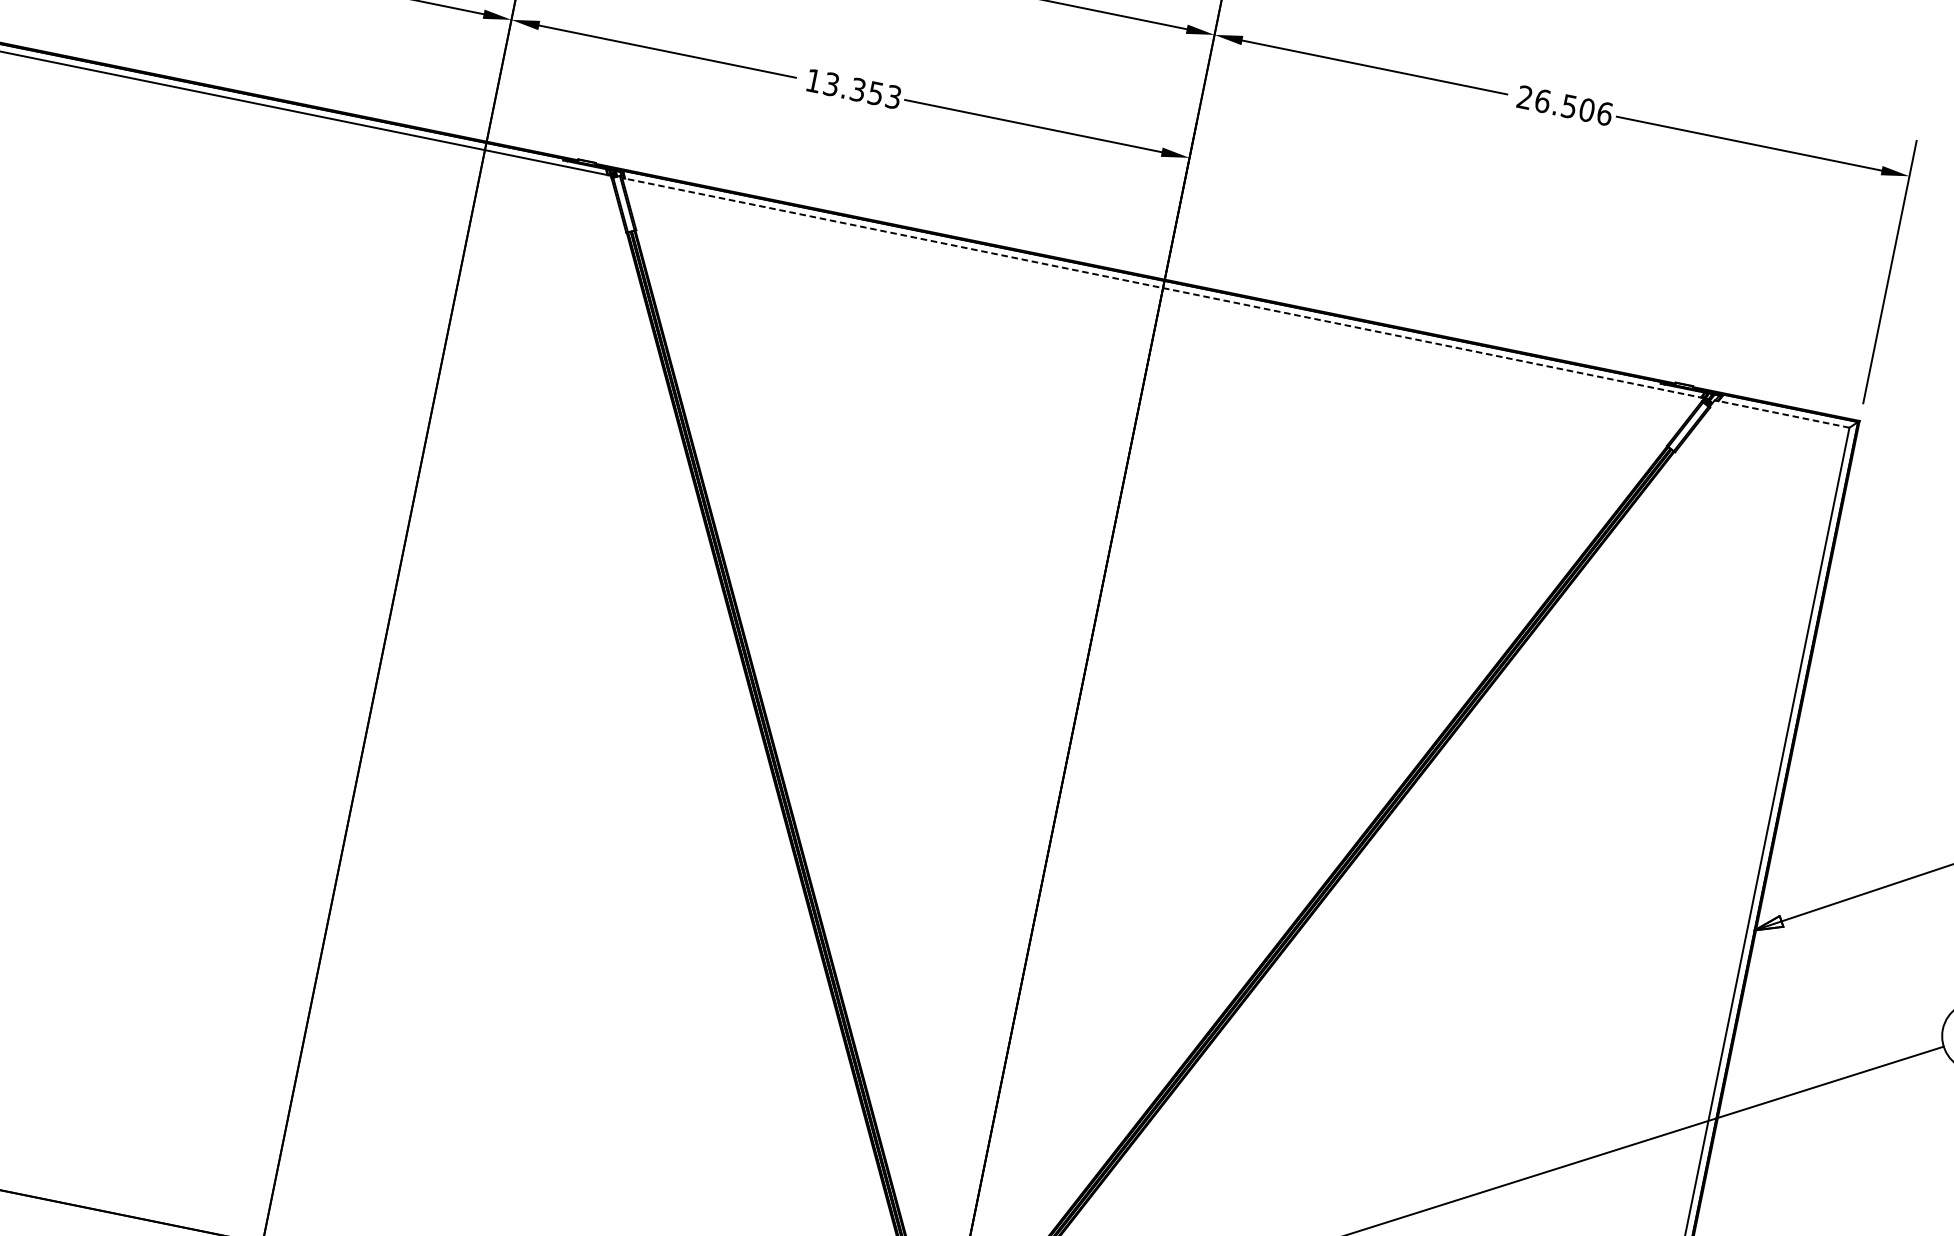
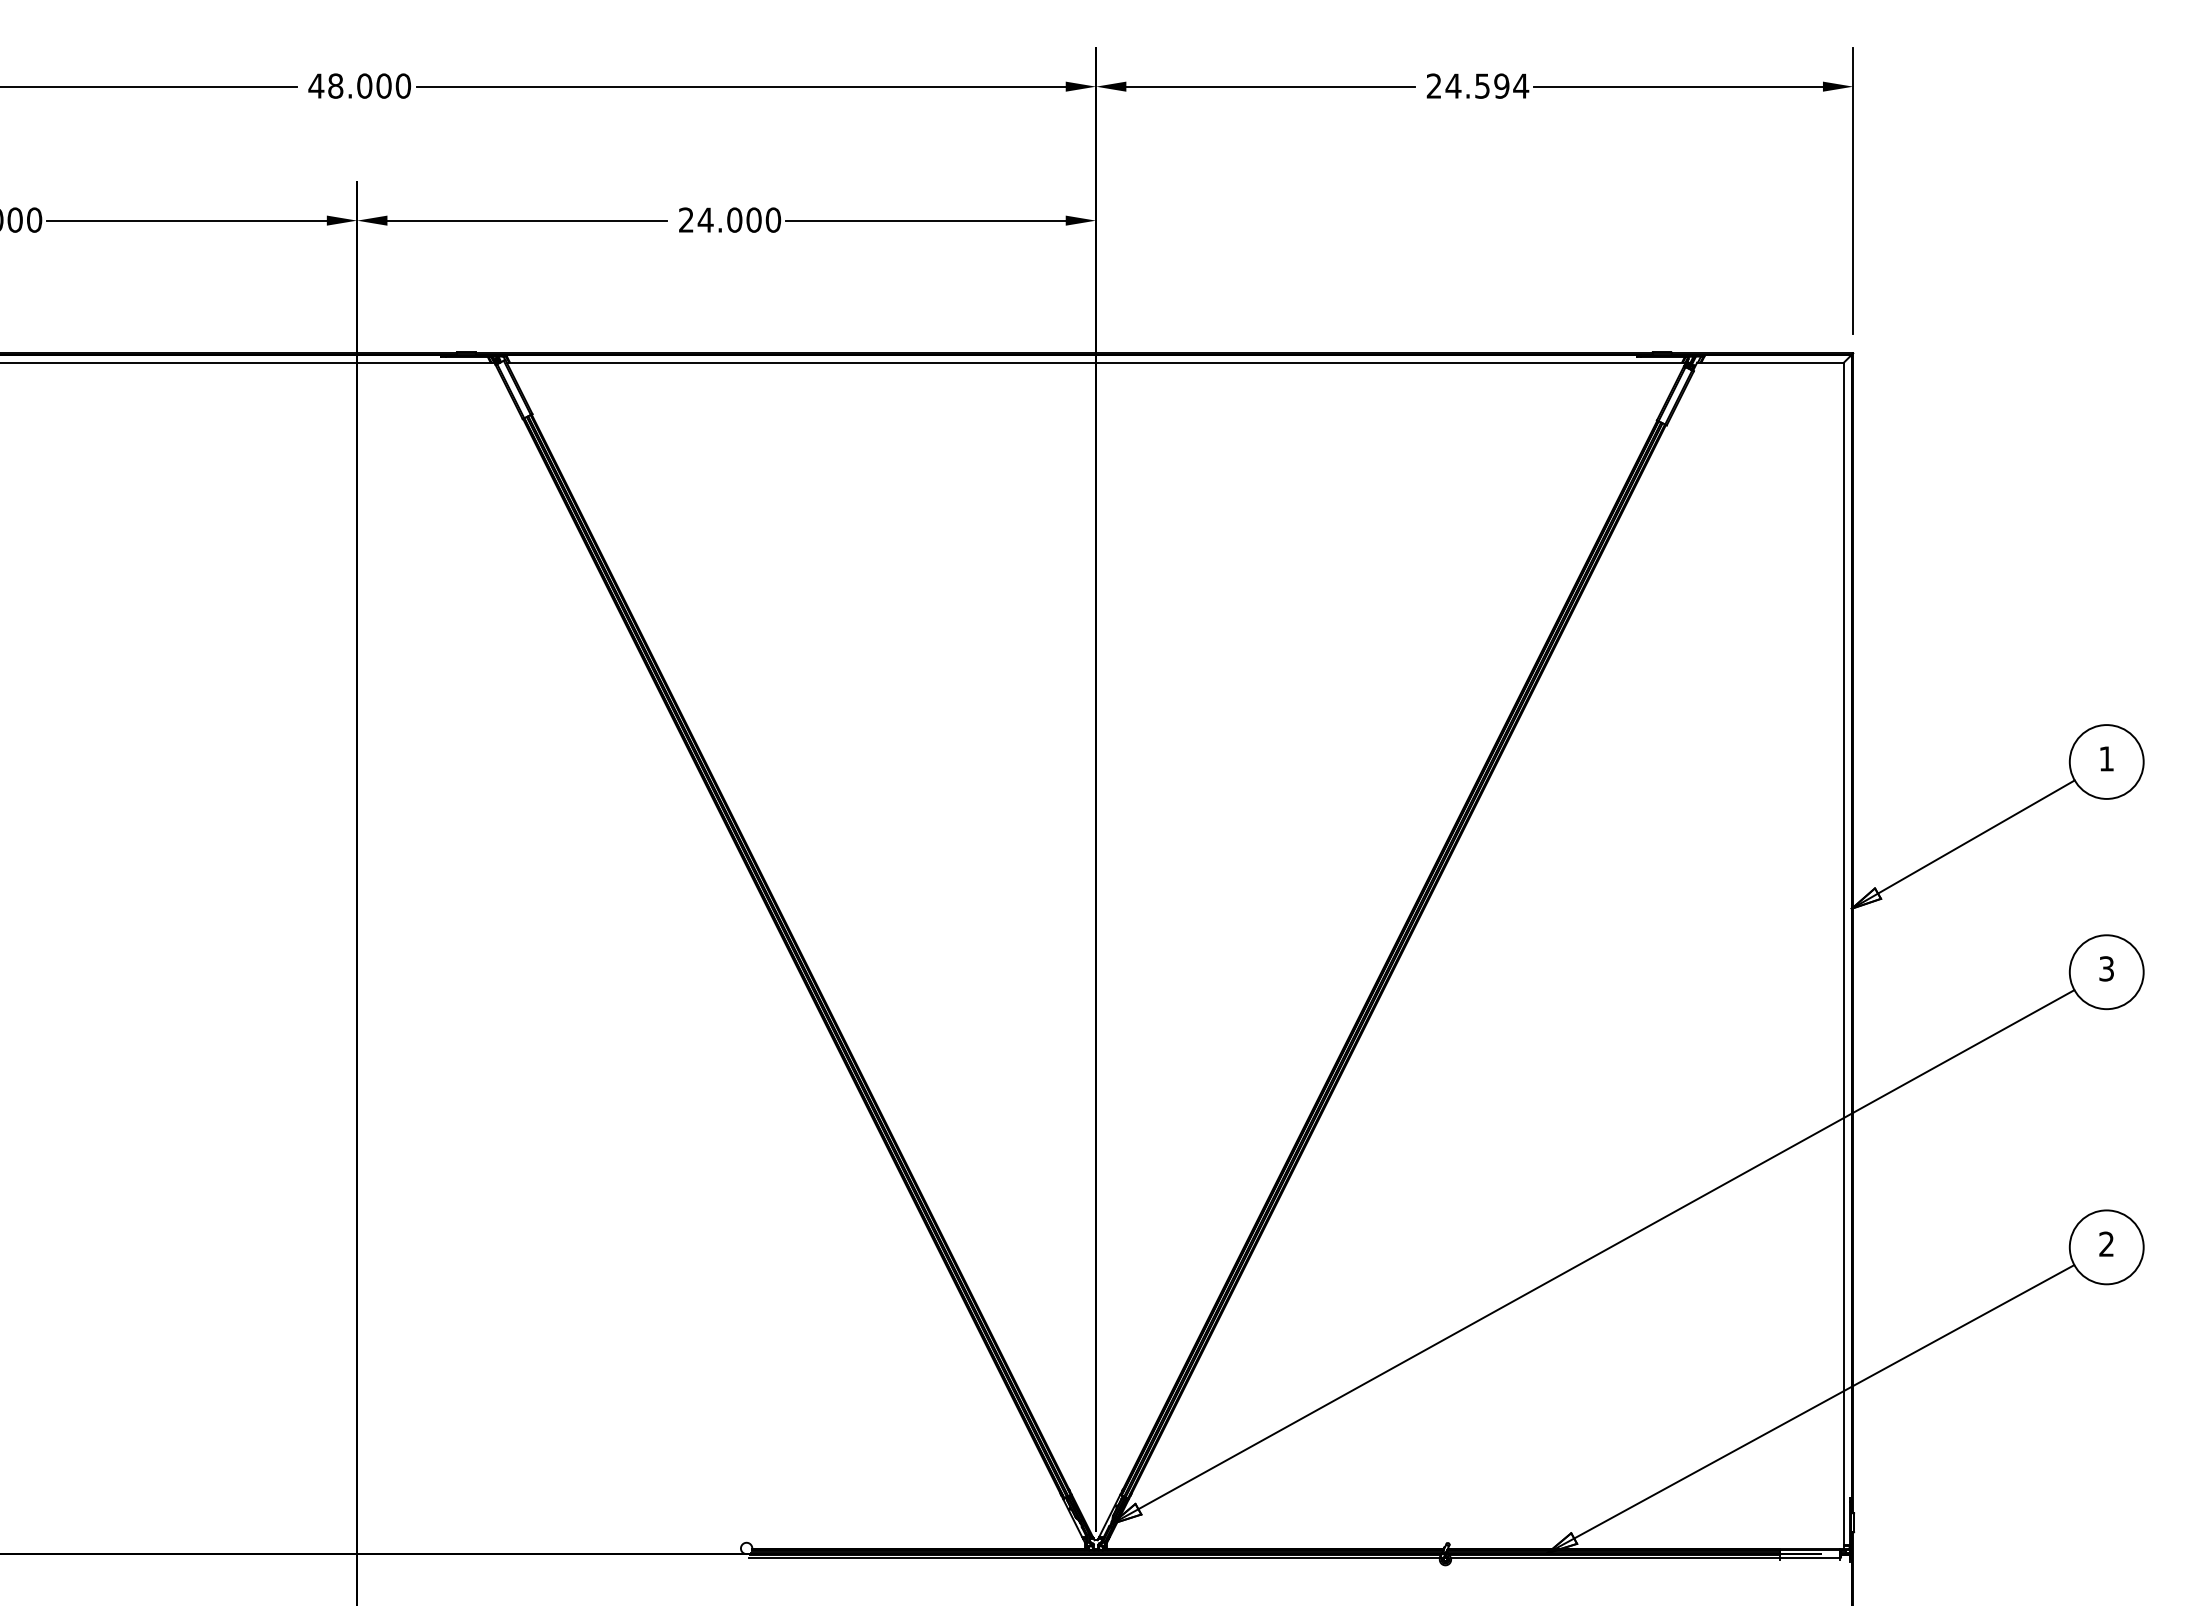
text: (854, 88) -> (730, 219), 13.353 -> 24.000
text: (1574, 106) -> (1487, 85), 26.506 -> 24.594
line: (1163, 288) -> (1096, 362), dashed -> solid
line: (1782, 413) -> (1770, 362), dashed -> solid

